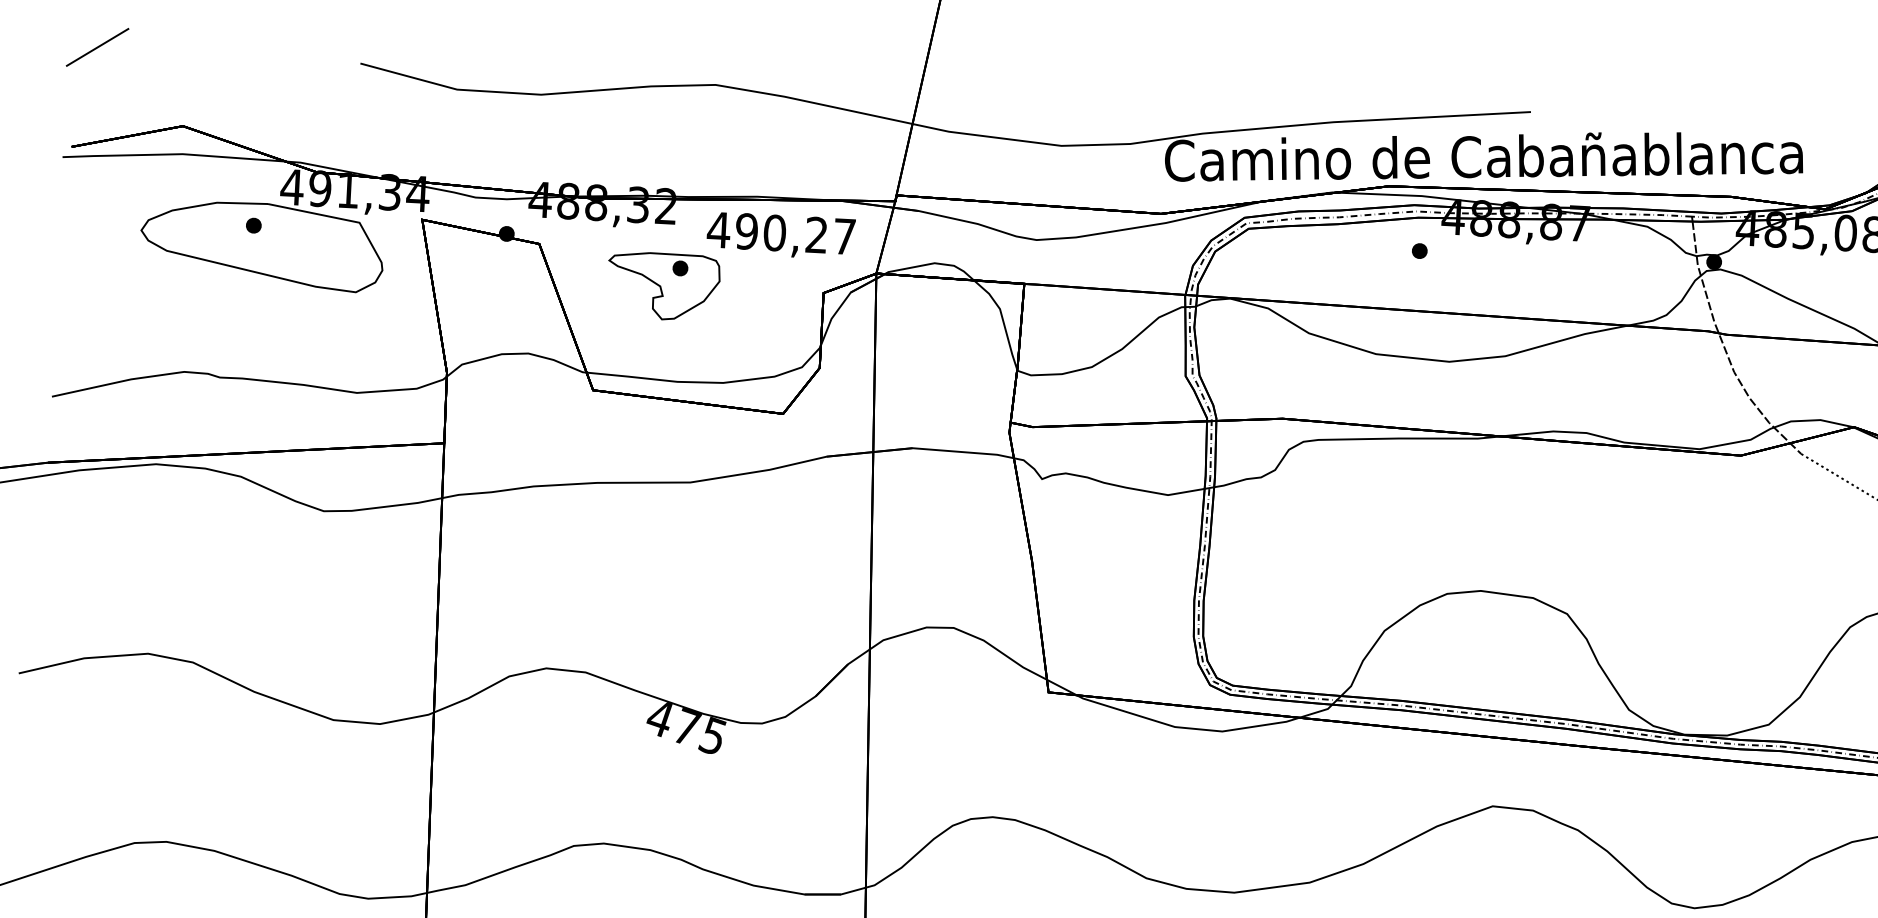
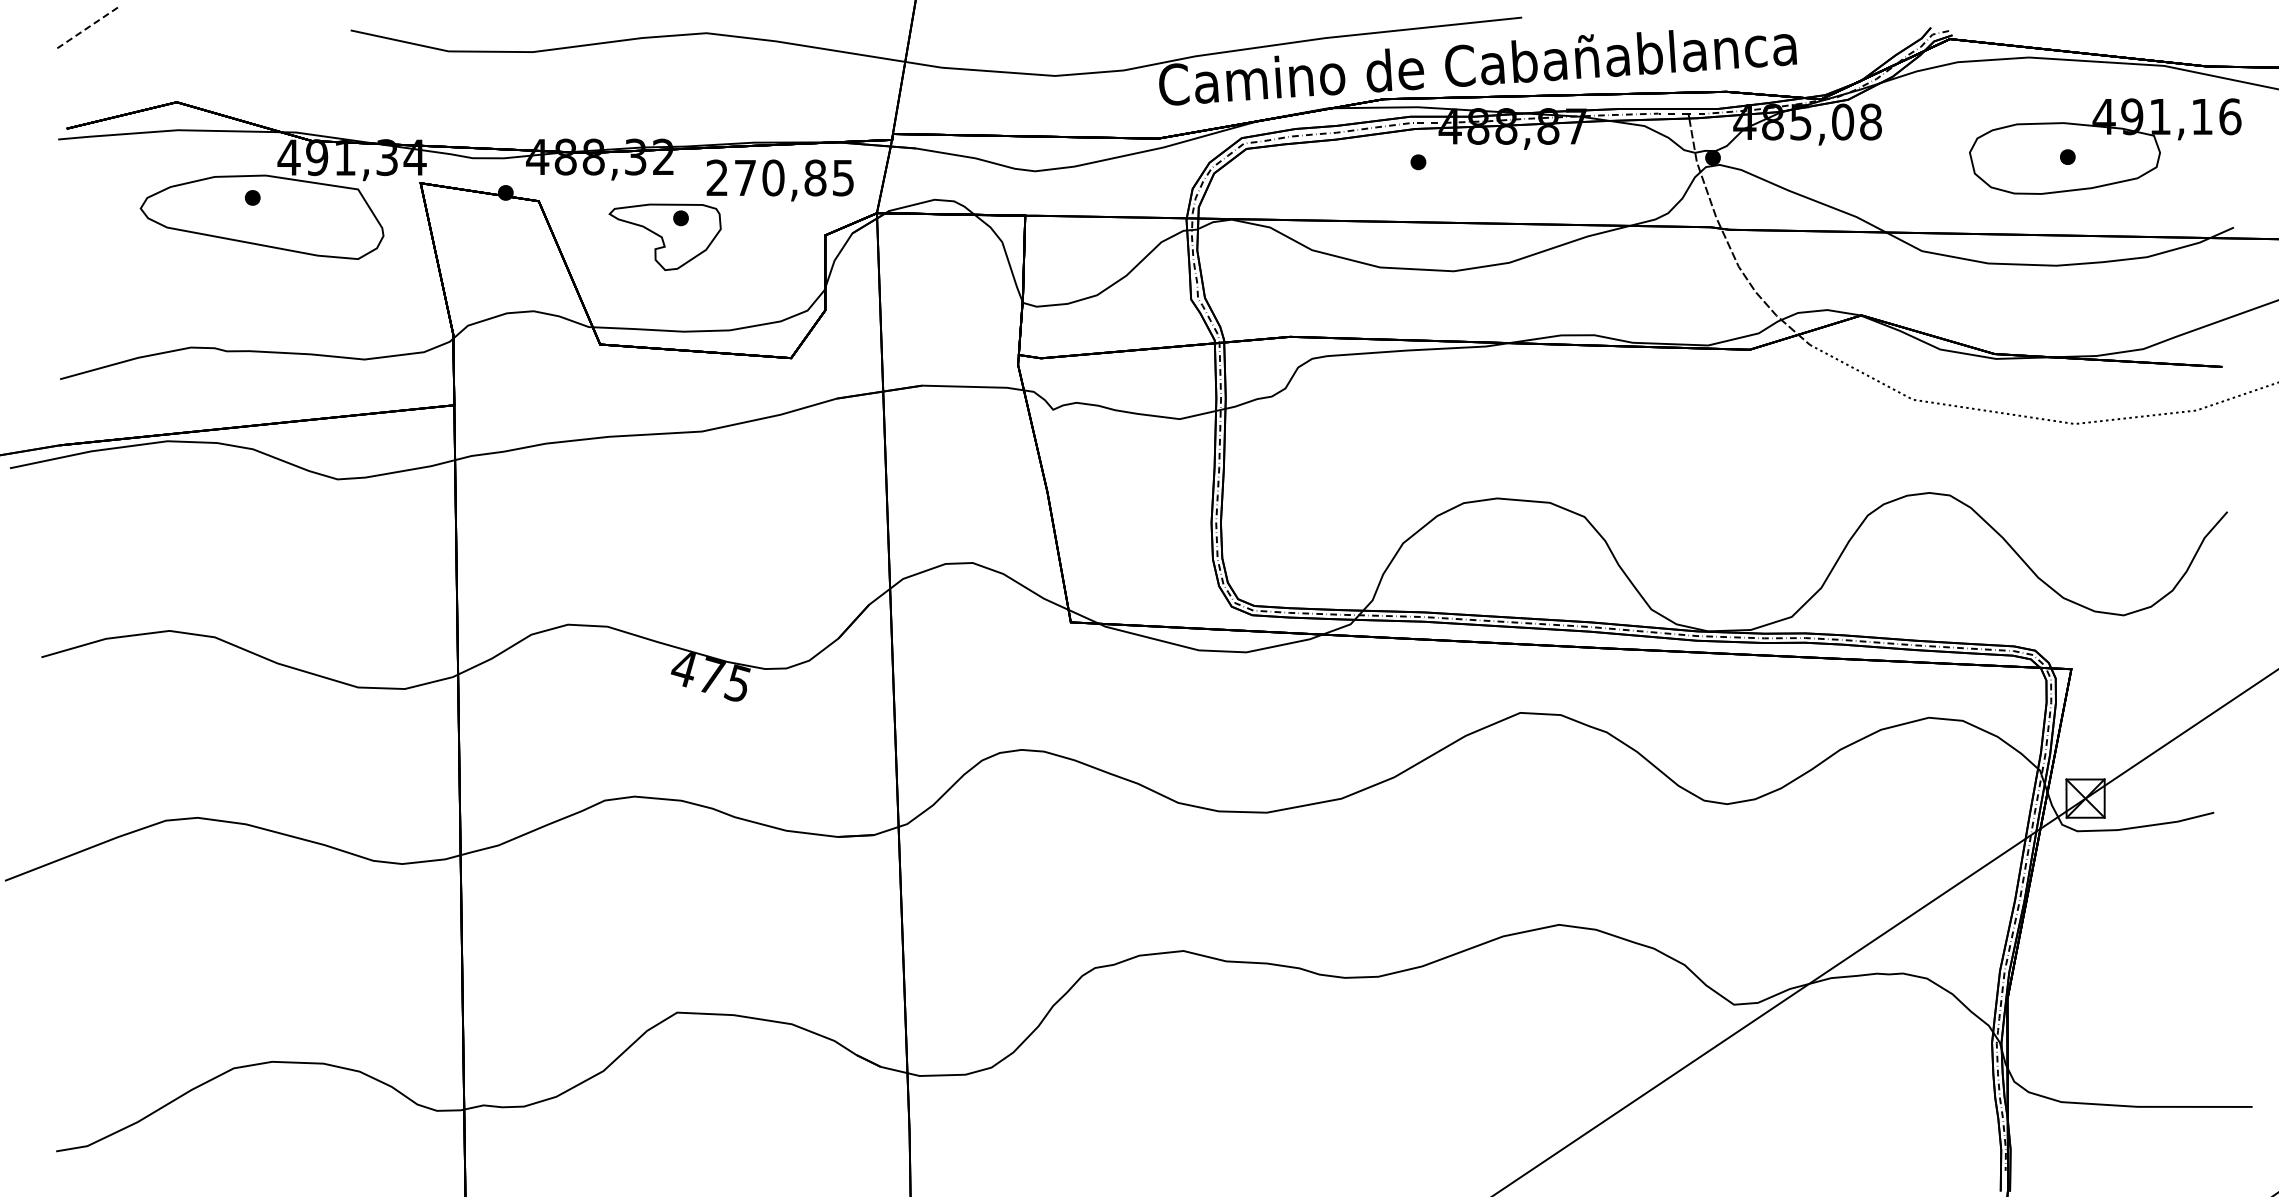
line: (97, 47) -> (87, 28), solid -> dashed
text: (780, 232) -> (779, 177), 490,27 -> 270,85

